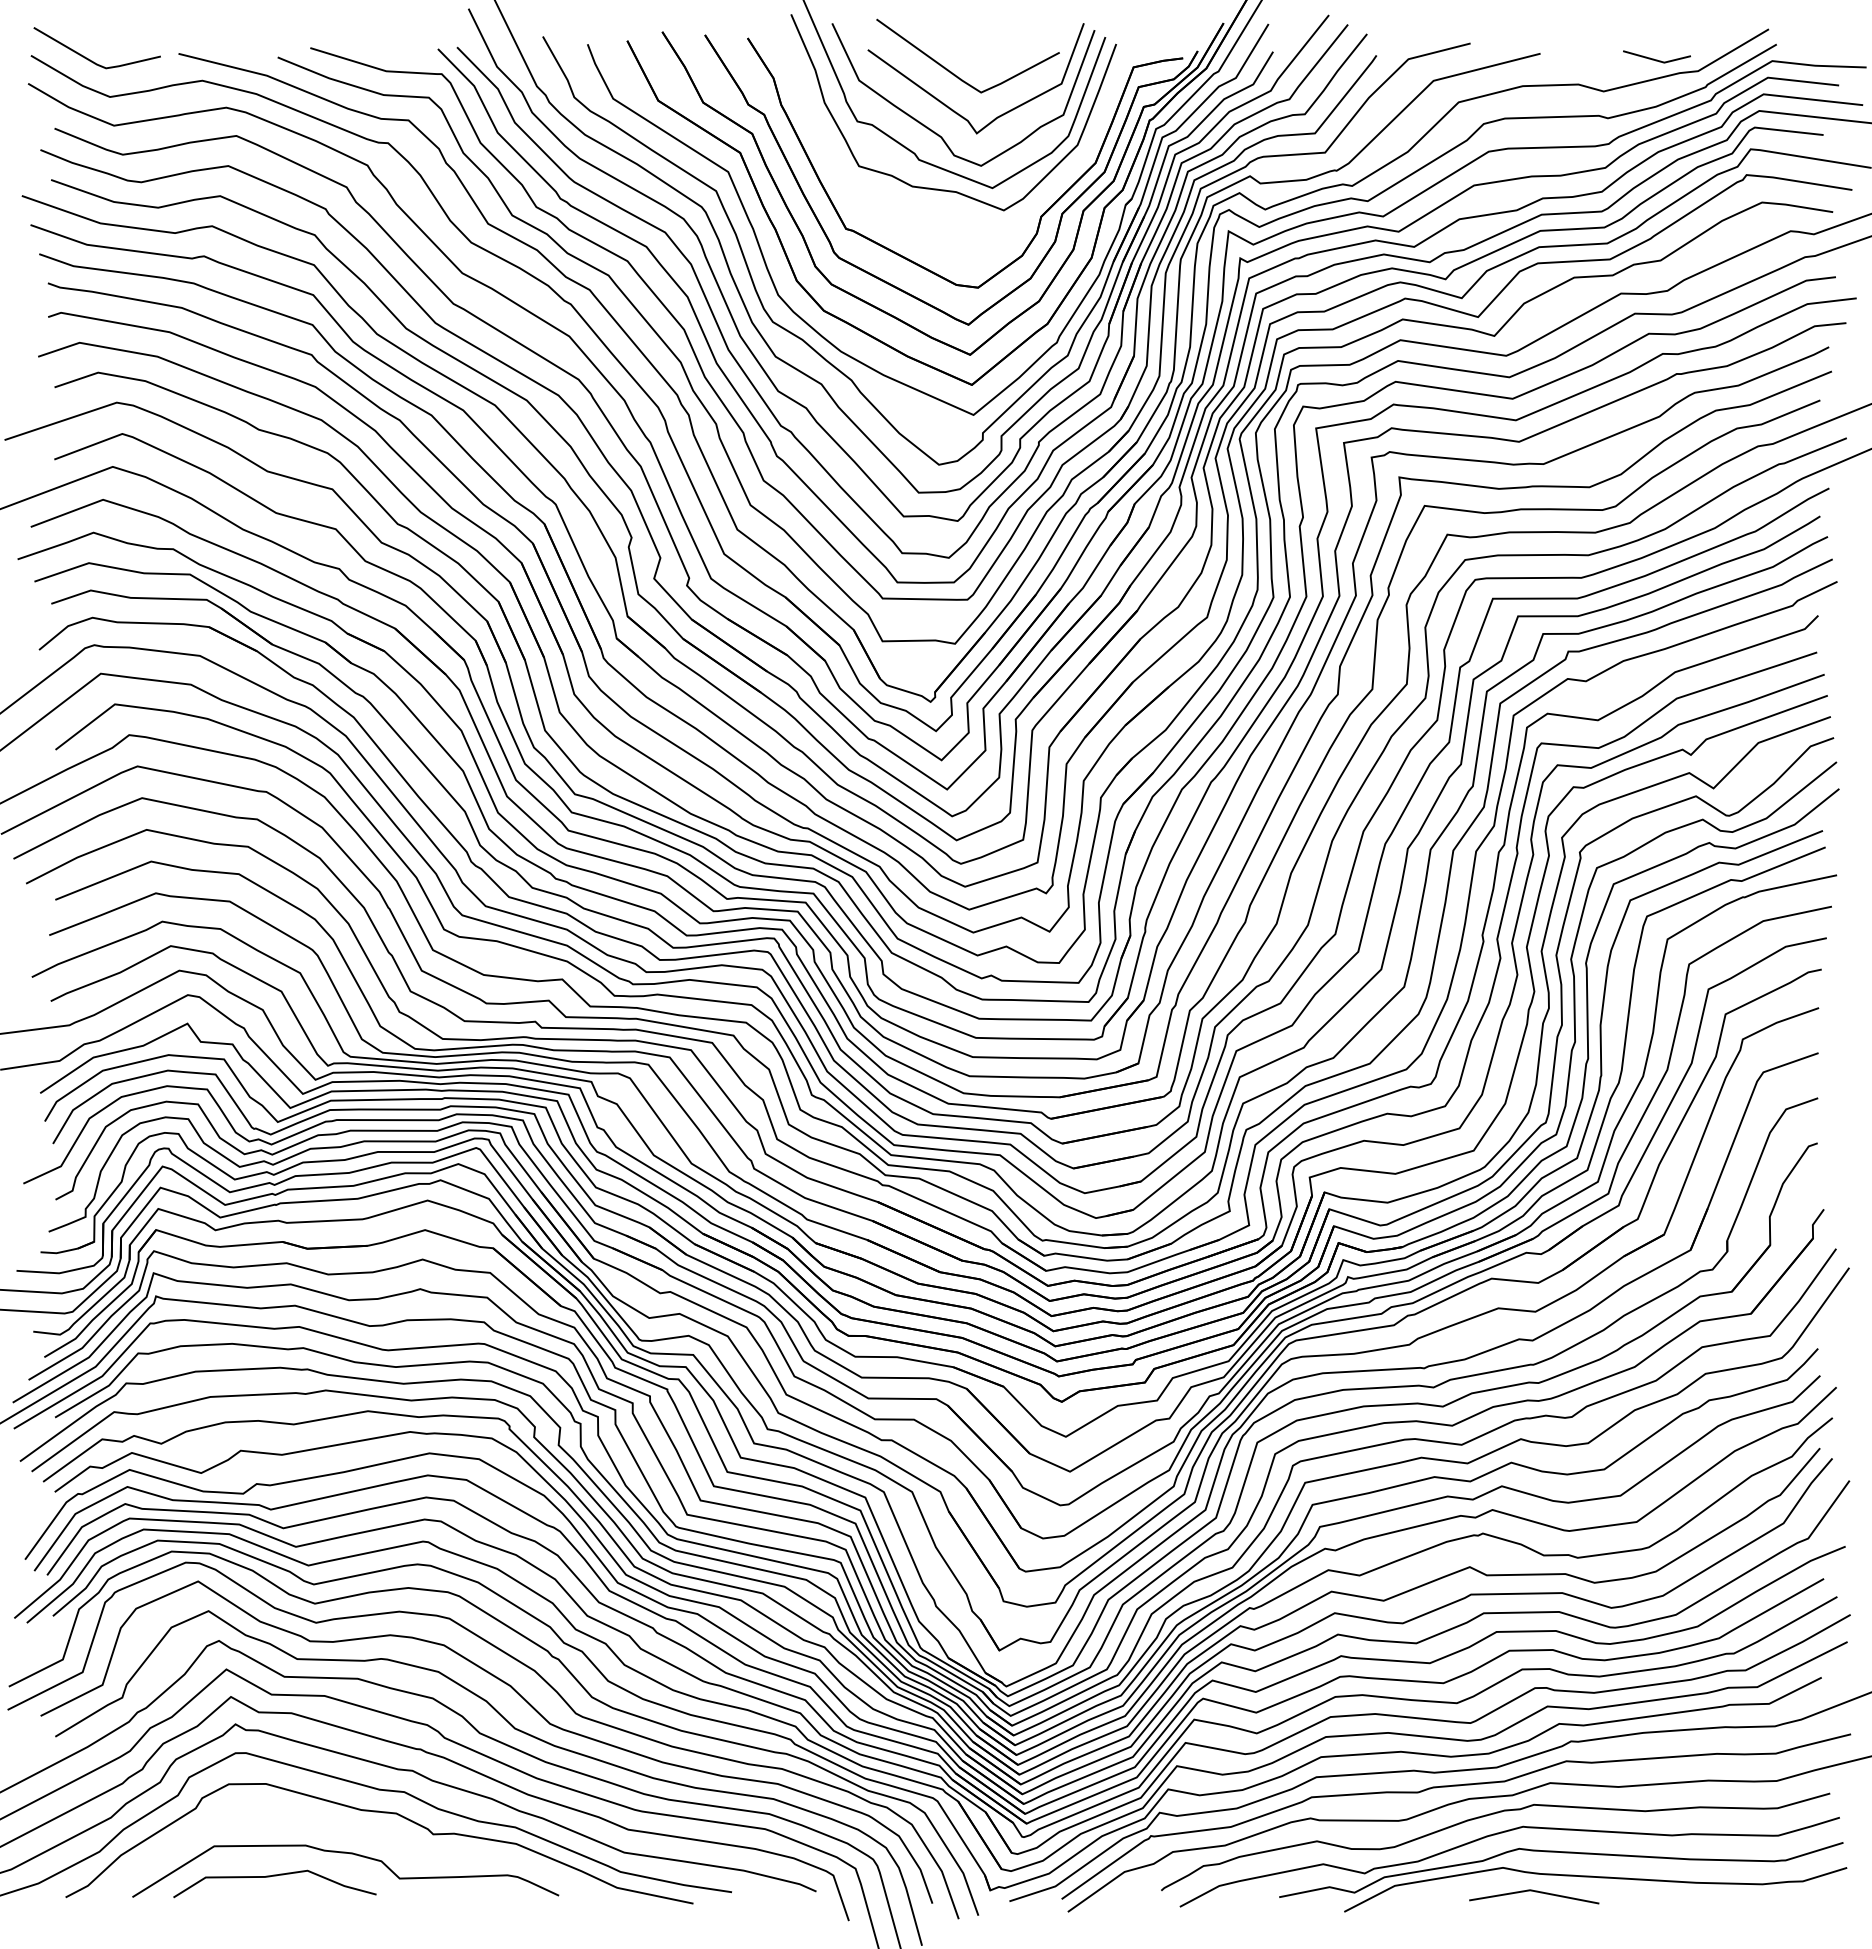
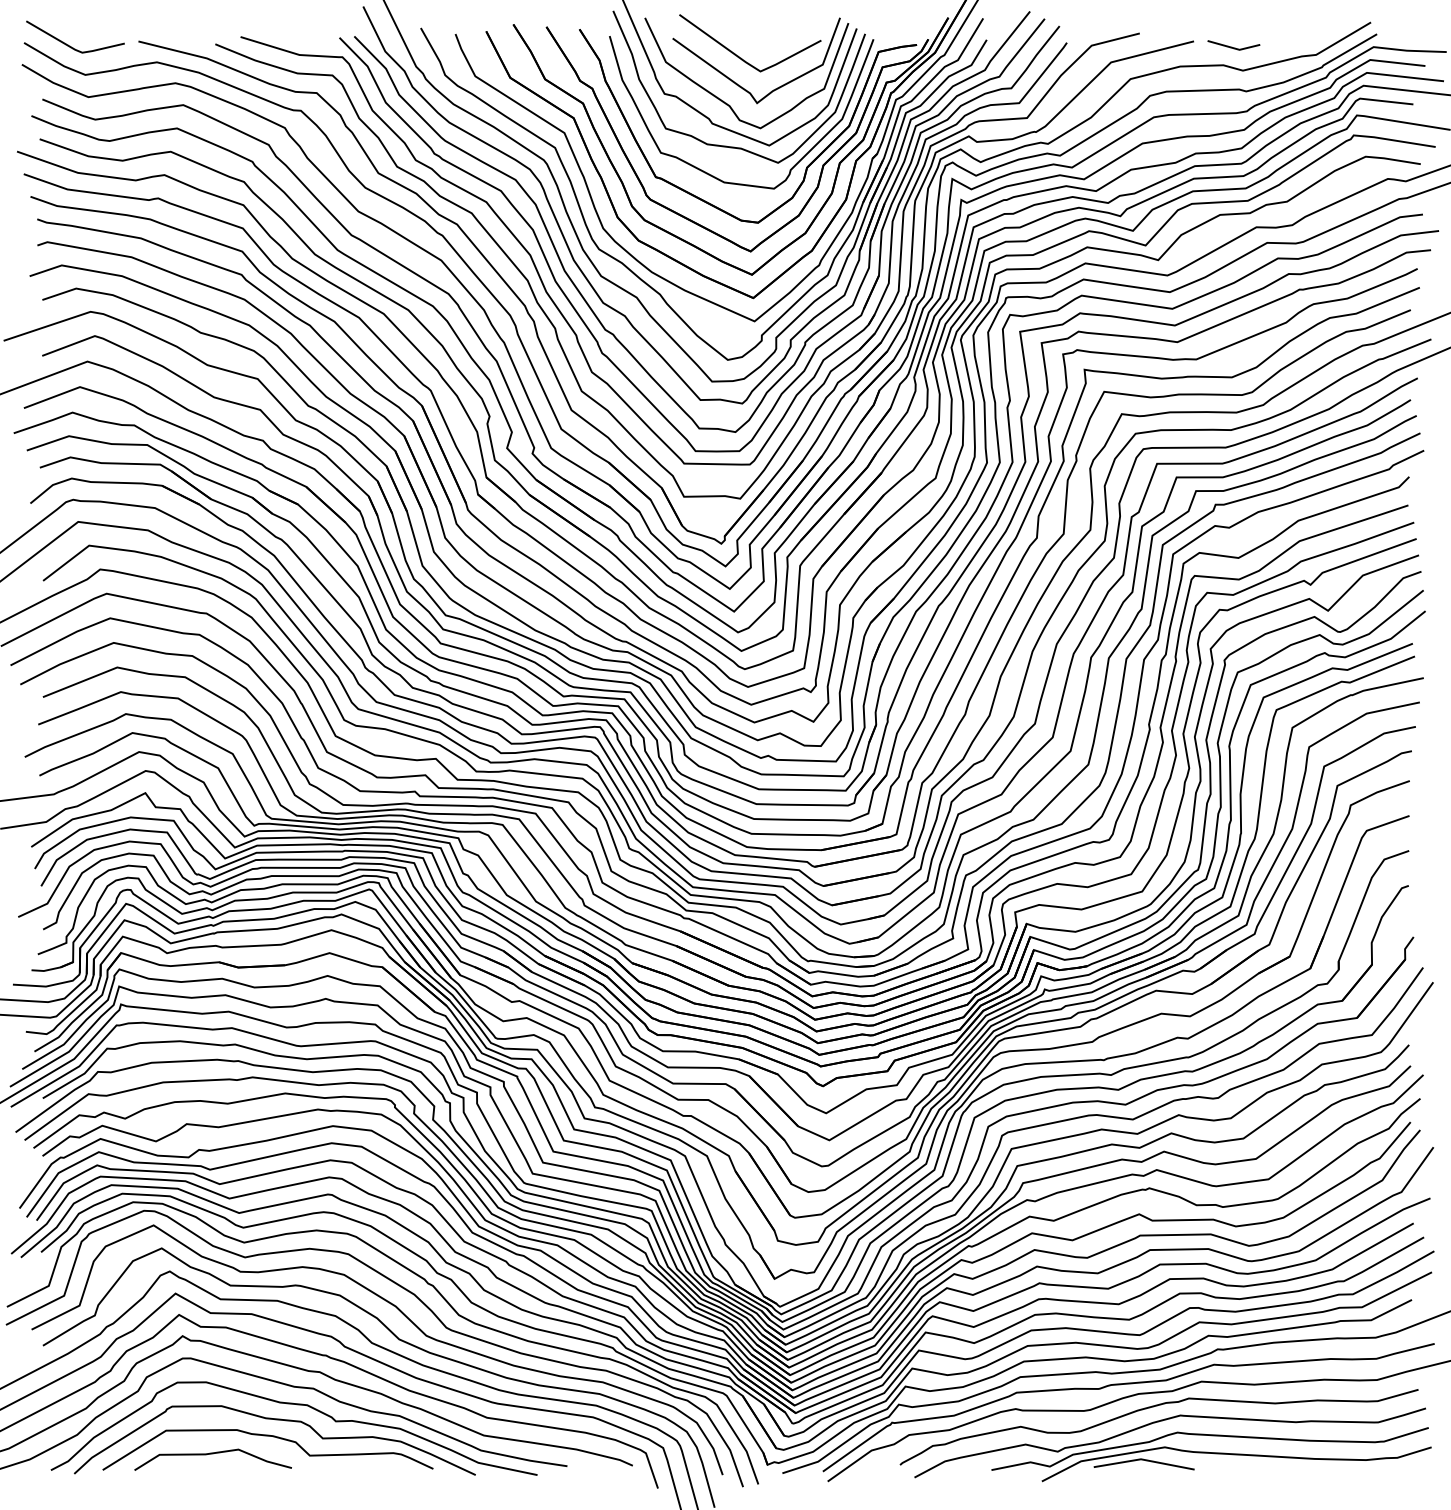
line: (1656, 59) -> (1233, 47), moved
curve: (917, 225) -> (711, 174), added
curve: (361, 1833) -> (280, 1420), added
line: (1535, 1892) -> (1145, 1461), moved

